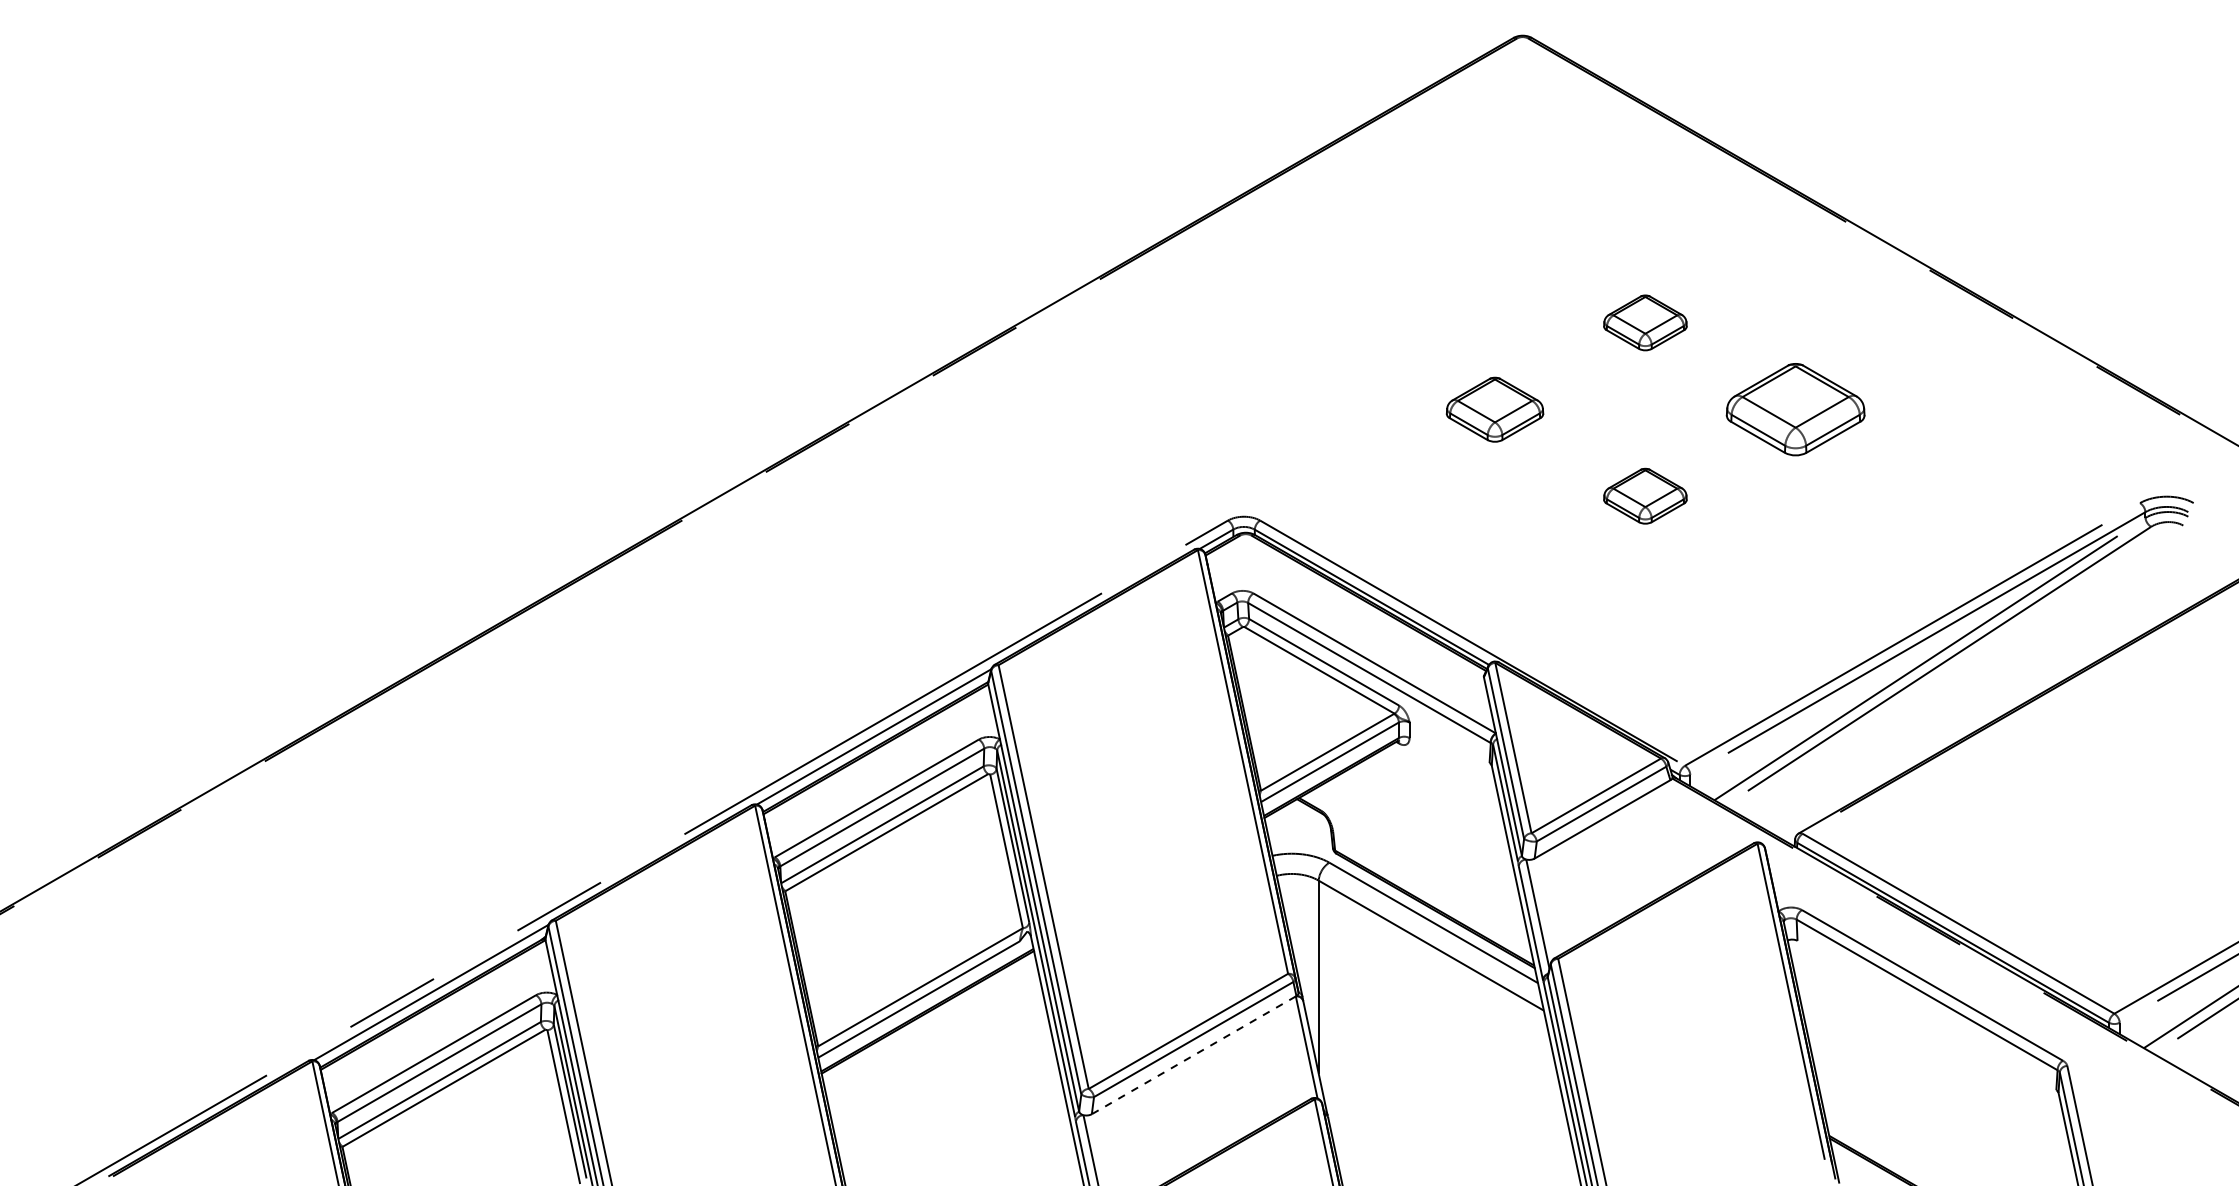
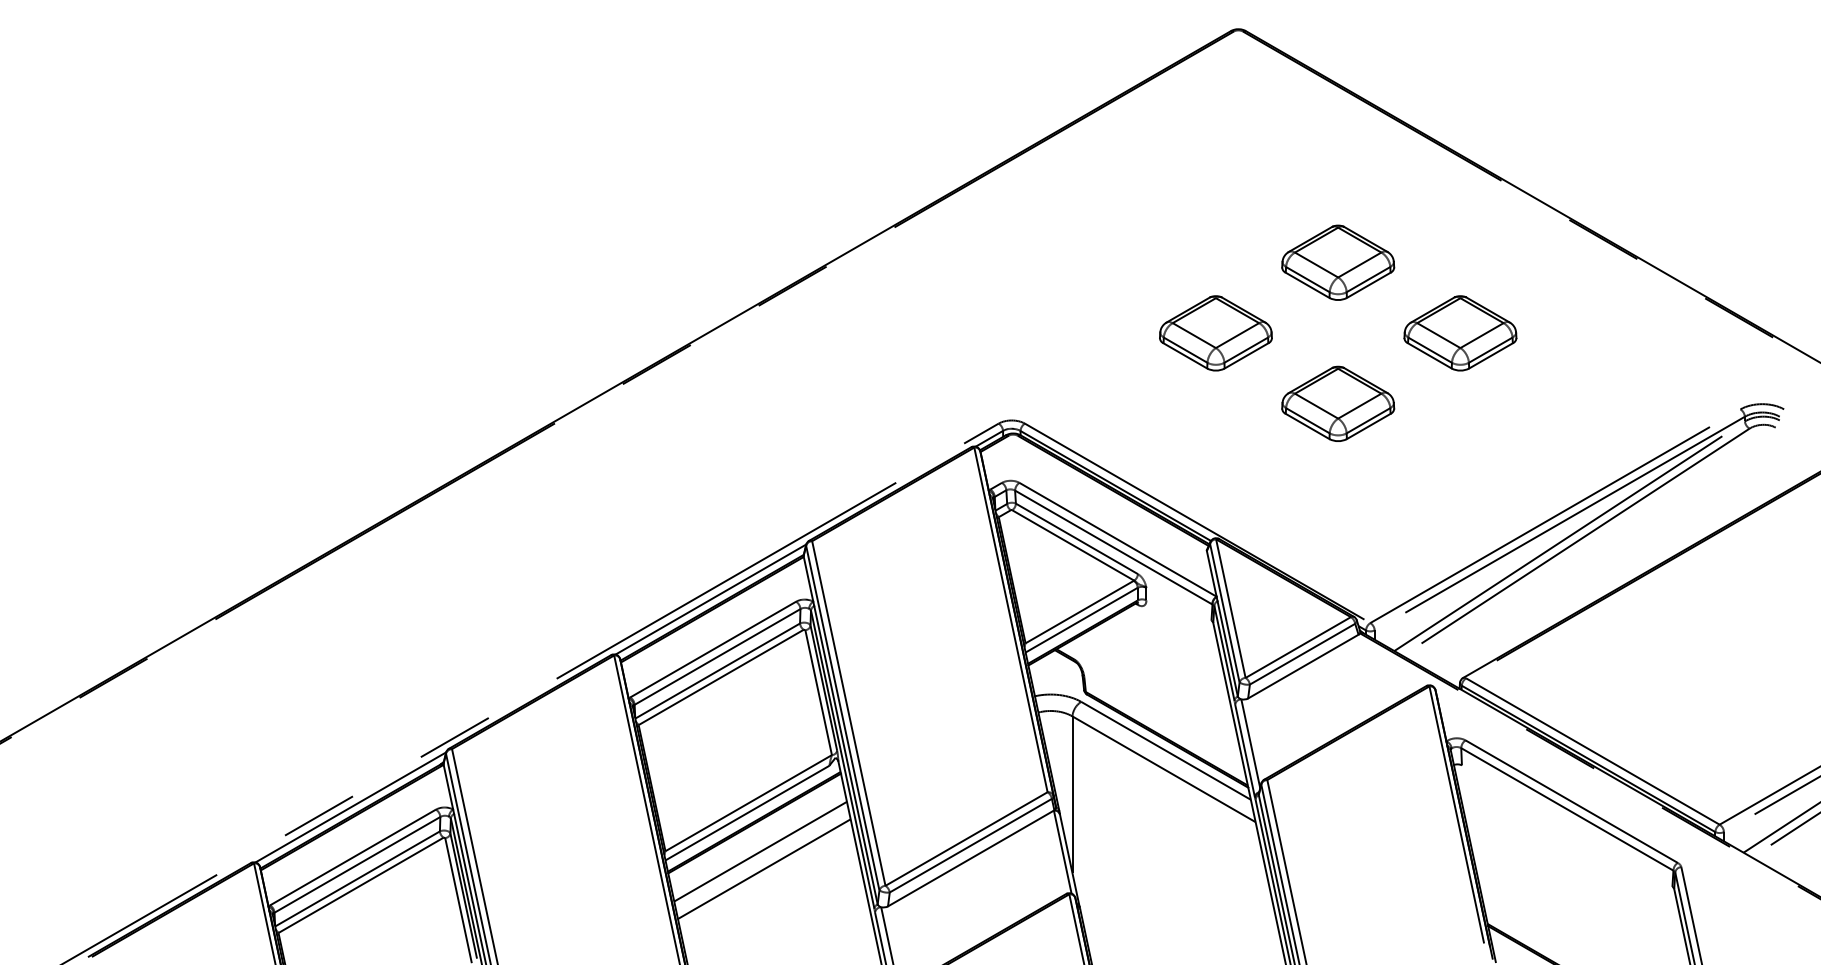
part: (1645, 322) -> (1338, 262), size x1.67
part: (1494, 409) -> (1215, 333), size x1.43
part: (1645, 495) -> (1338, 403), size x1.67
line: (935, 1046) -> (760, 851), added
line: (1193, 1055) -> (970, 858), dashed -> solid
line: (939, 1068) -> (764, 869), added

